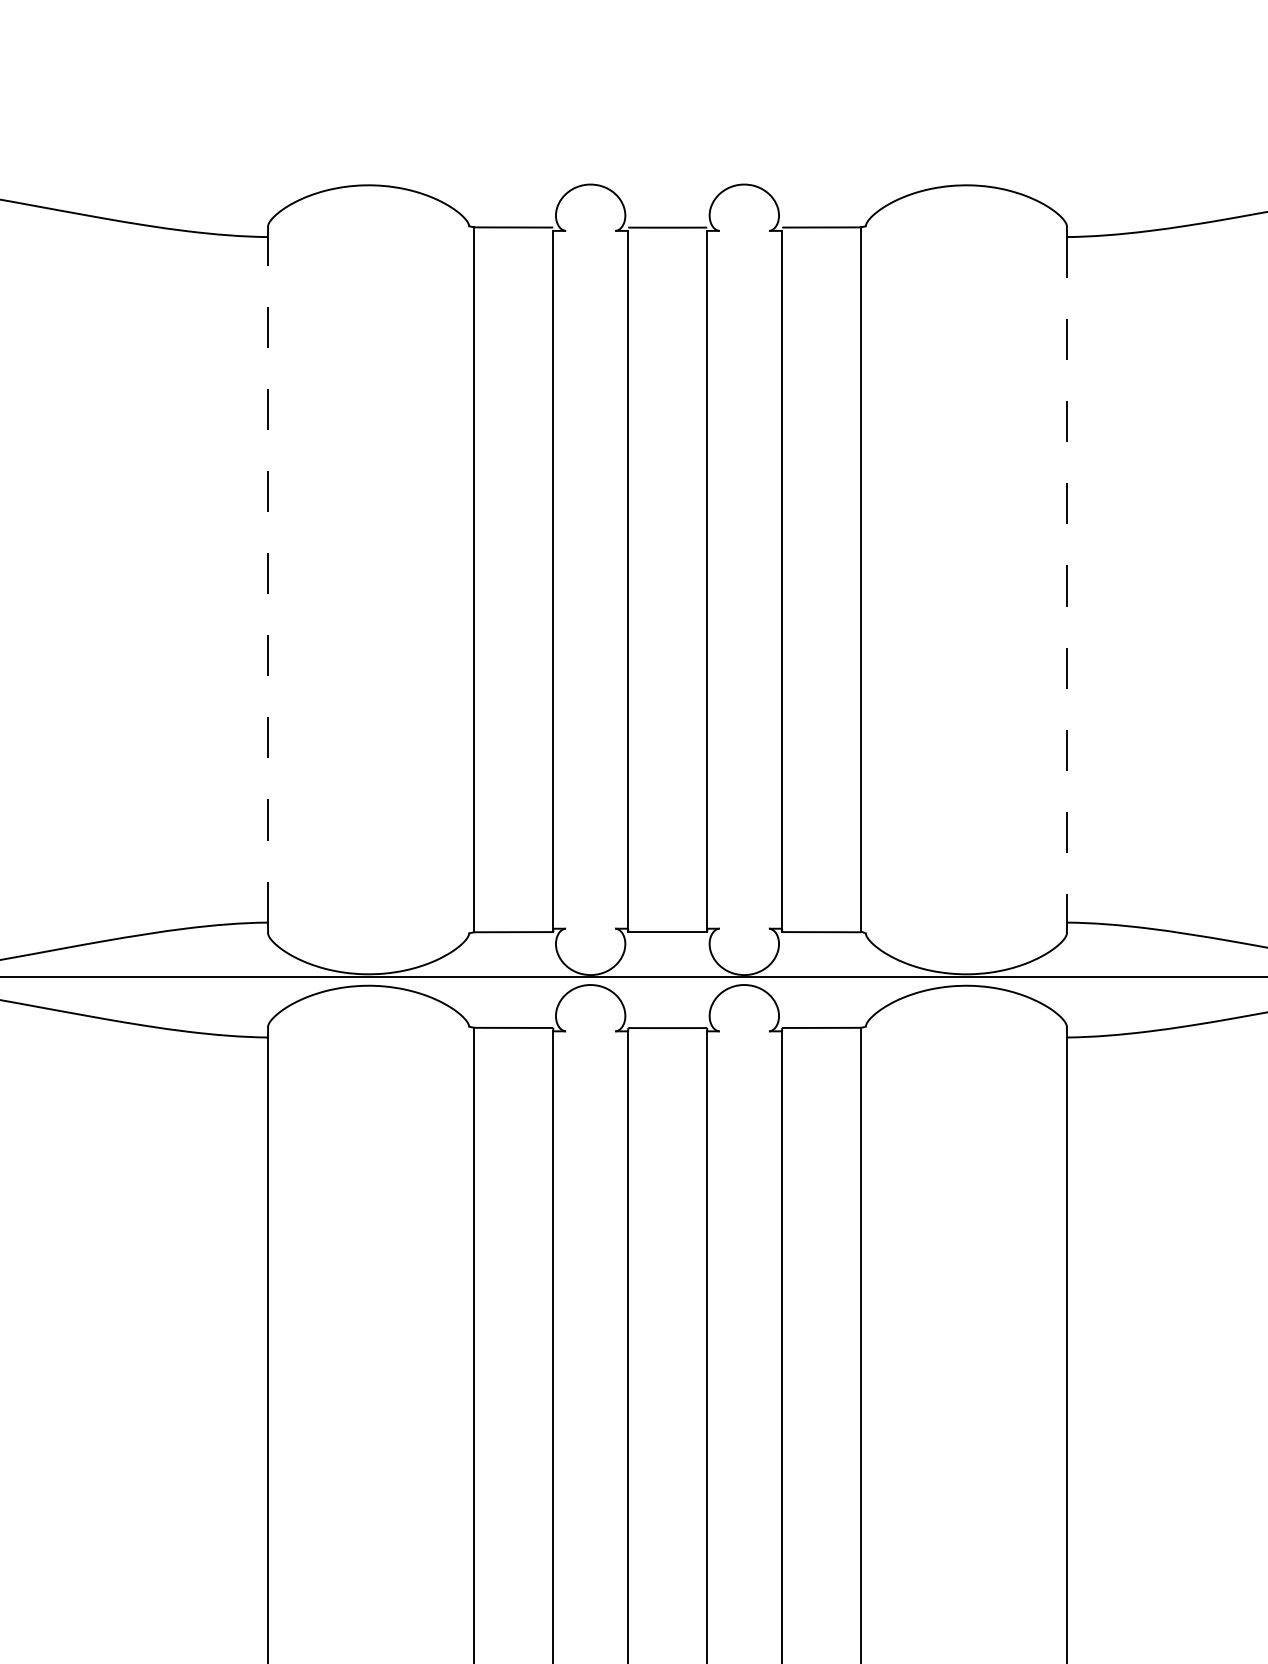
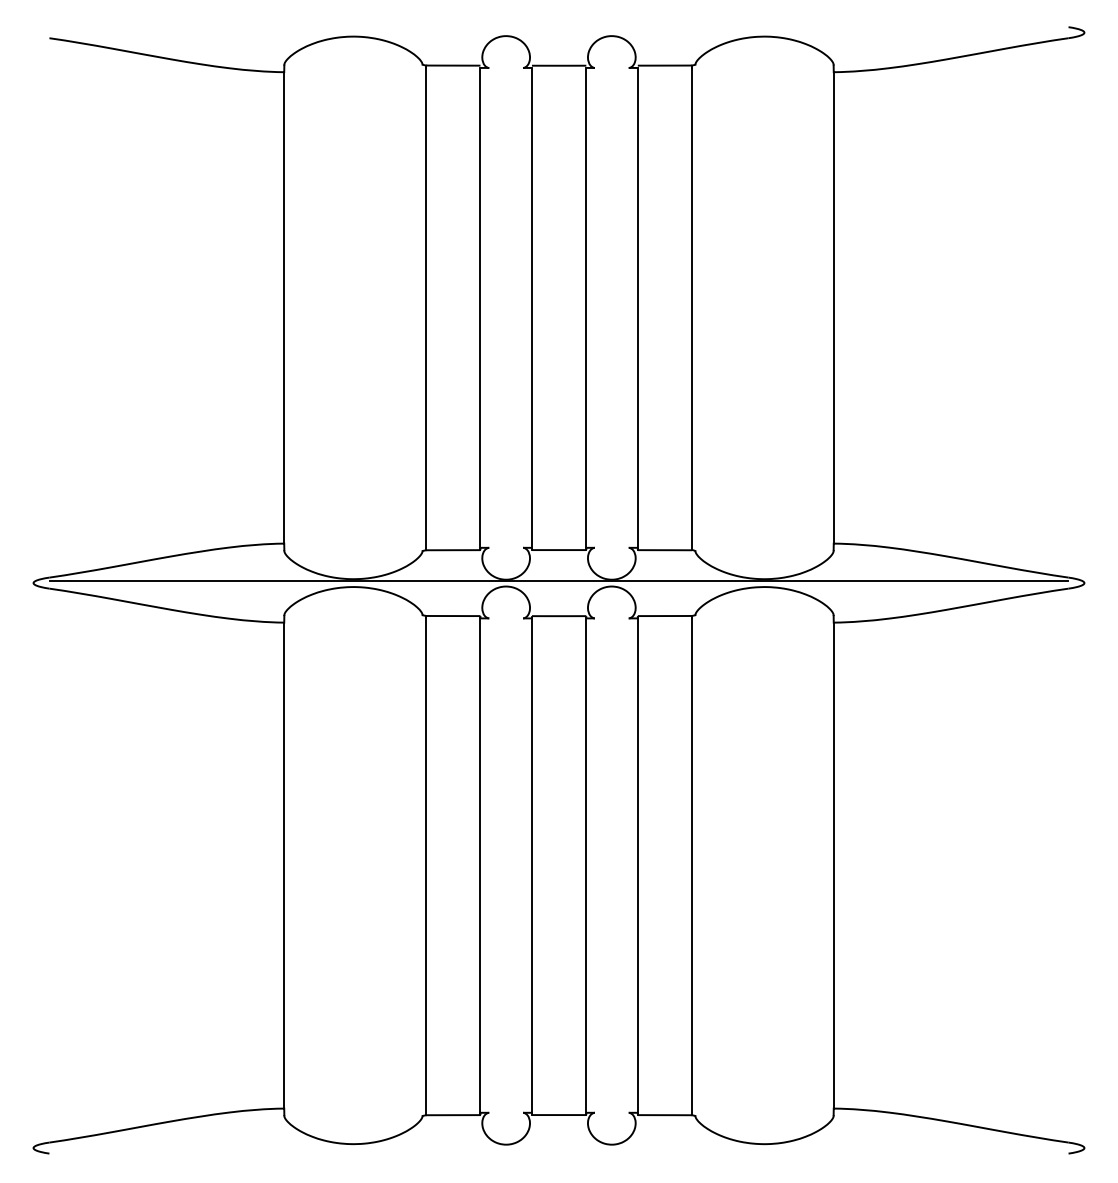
line: (268, 579) -> (284, 307), dashed -> solid
line: (1066, 579) -> (833, 307), dashed -> solid

